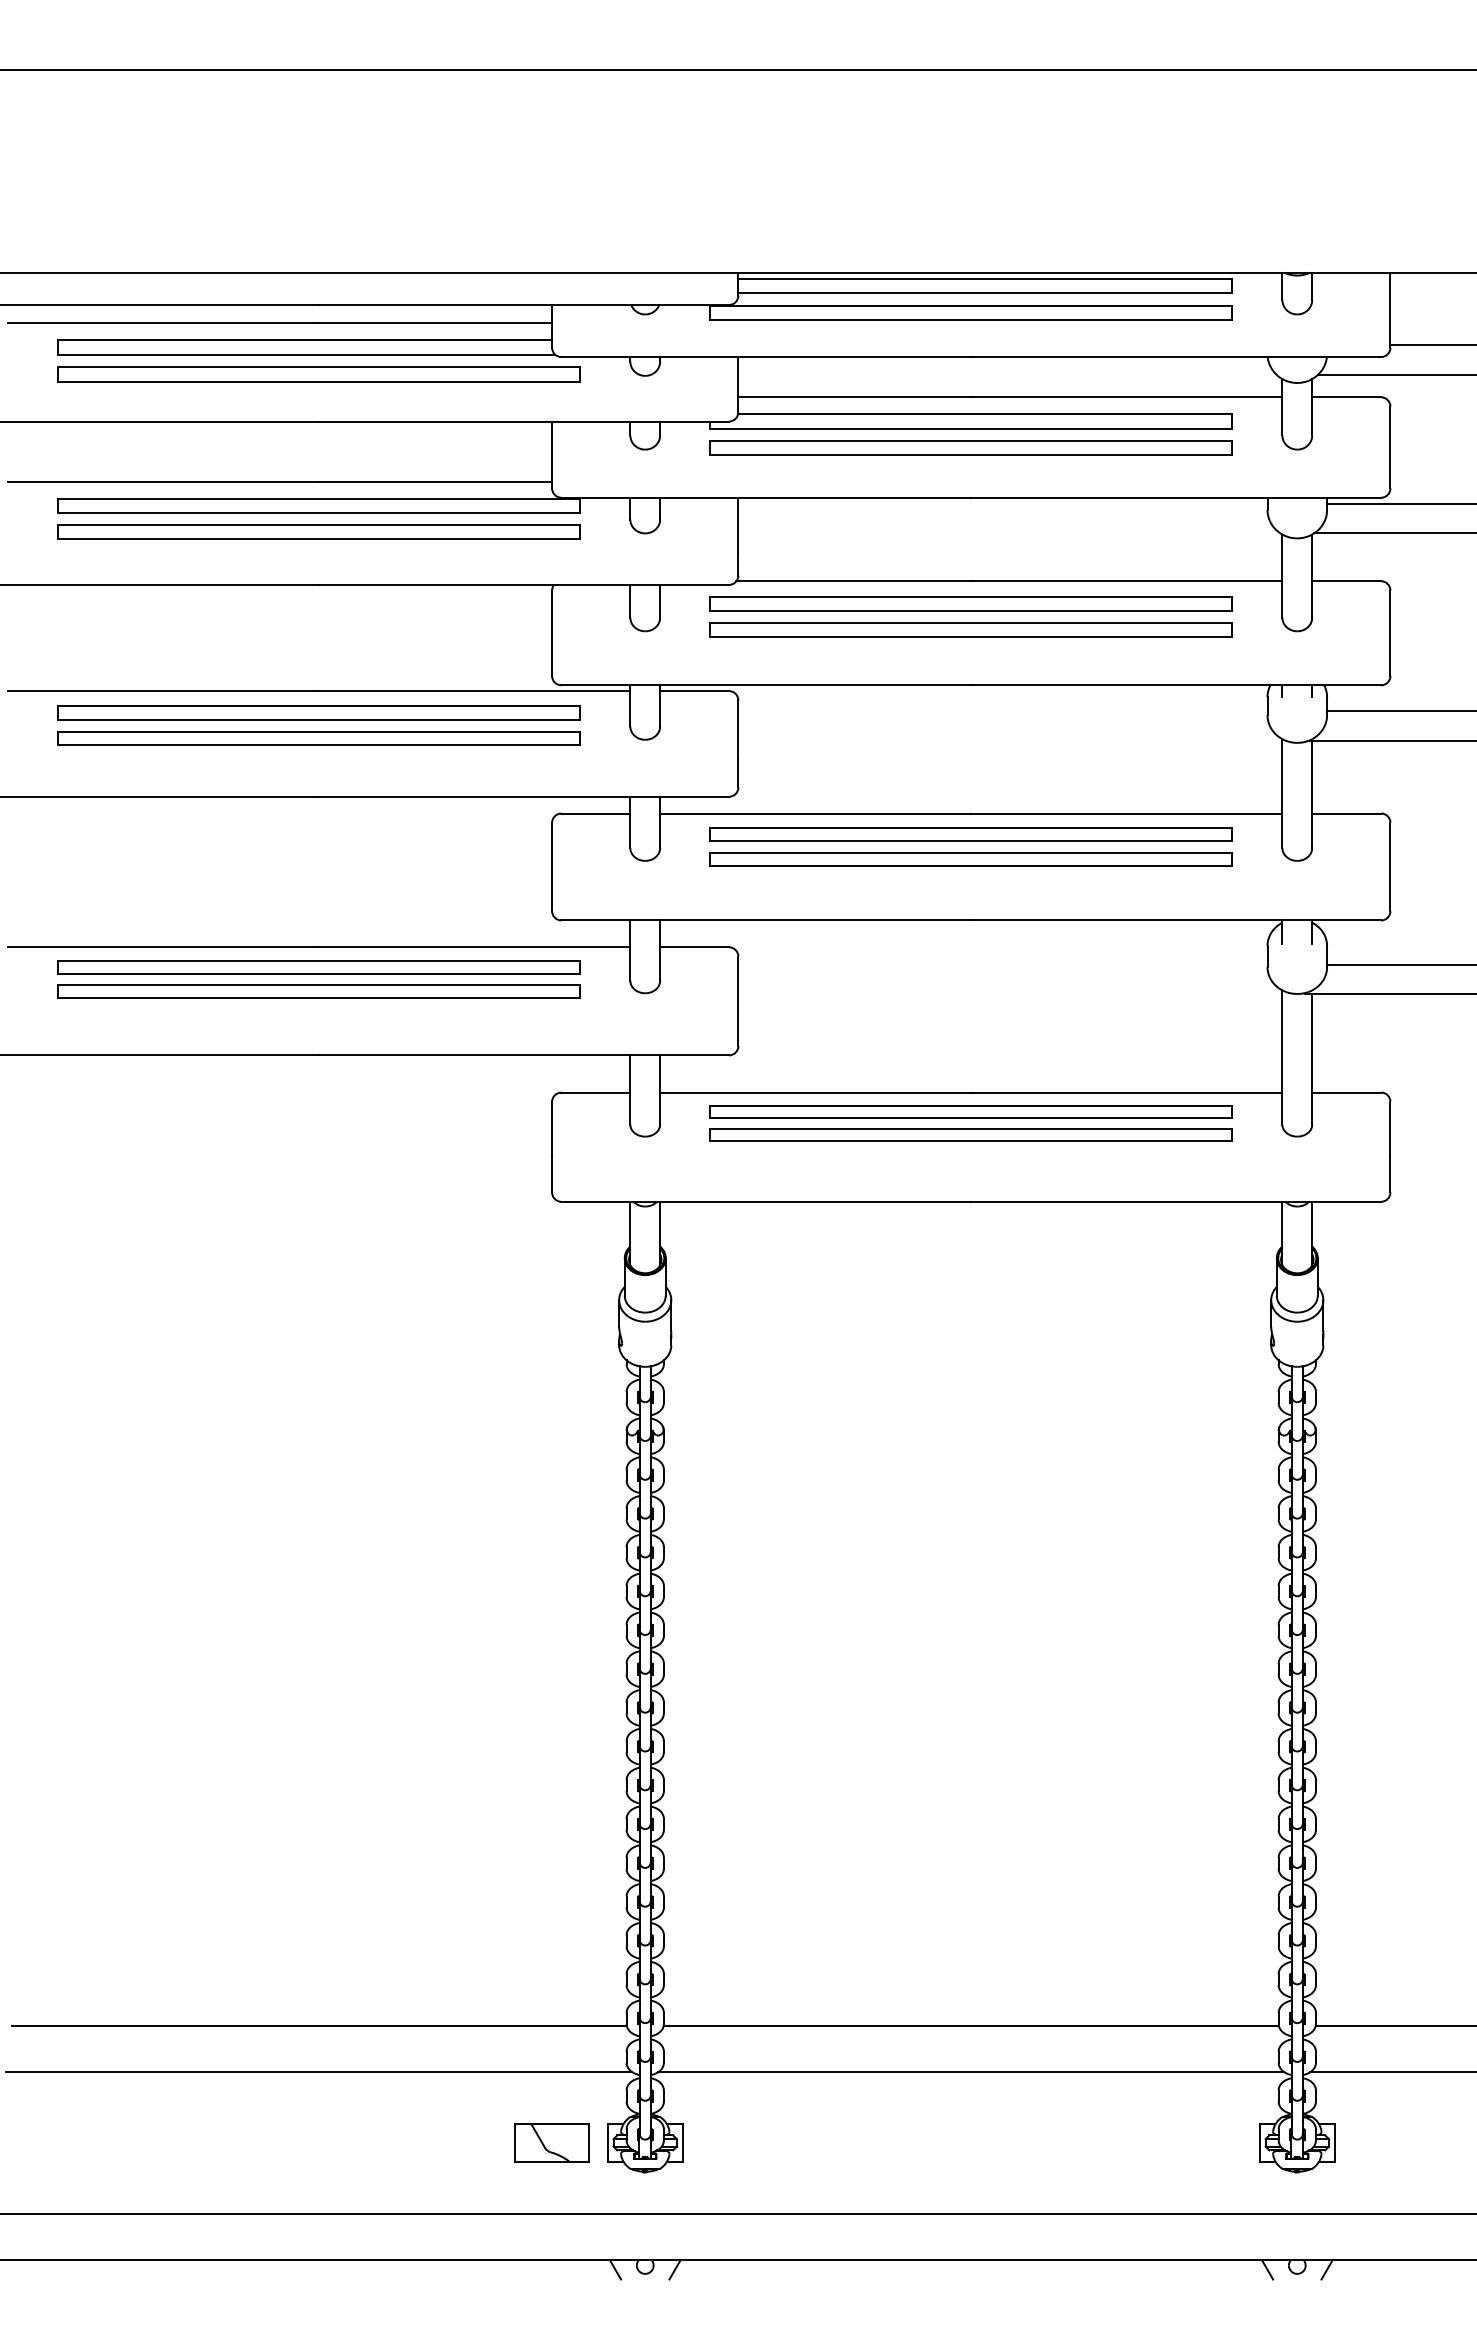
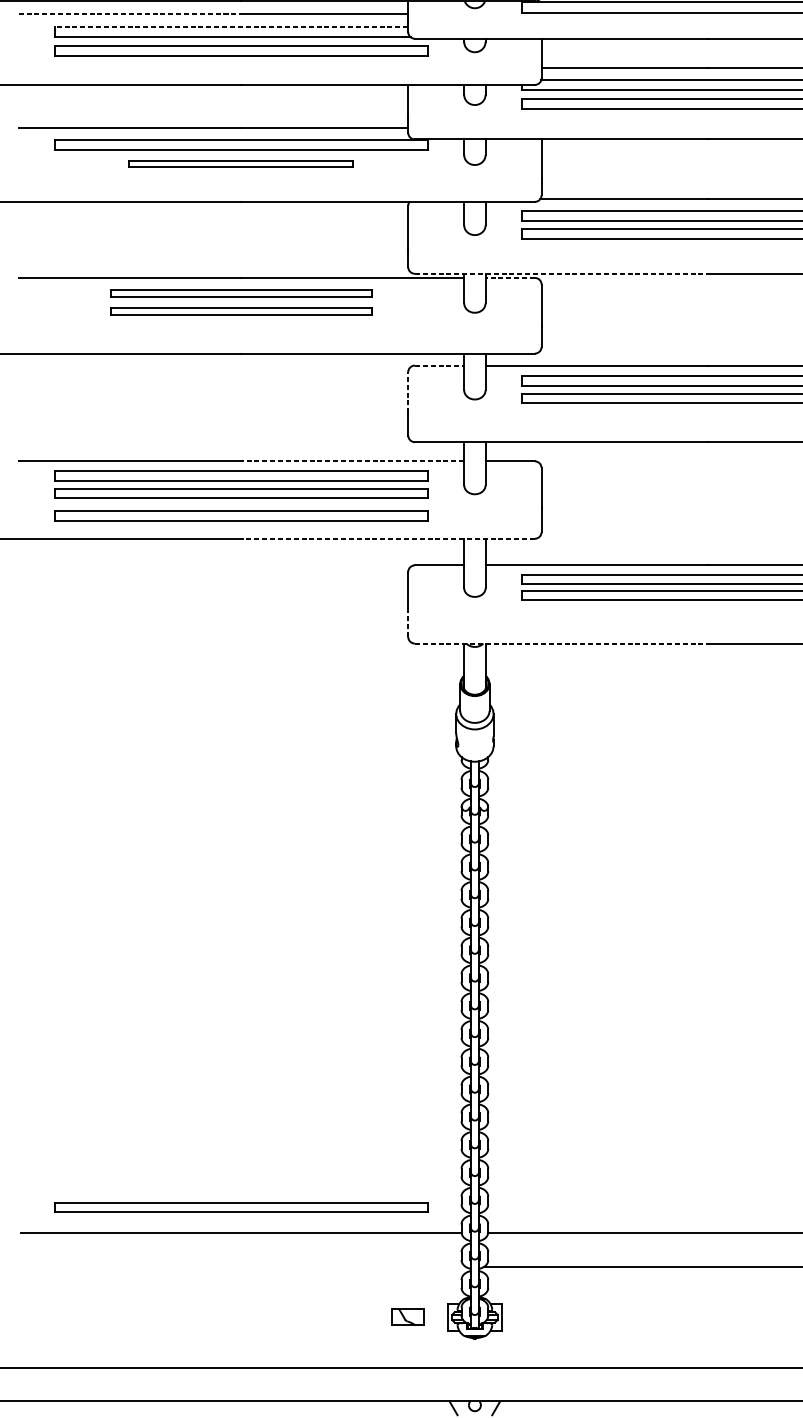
line: (163, 322) -> (129, 14), solid -> dashed
line: (305, 340) -> (231, 26), solid -> dashed
part: (318, 531) -> (240, 163), size x0.6
line: (766, 685) -> (561, 273), solid -> dashed
line: (694, 691) -> (510, 278), solid -> dashed
part: (318, 712) -> (240, 293), size x0.7
part: (318, 738) -> (240, 311), size x0.7
line: (596, 813) -> (439, 365), solid -> dashed
line: (552, 851) -> (408, 392), solid -> dashed
line: (474, 947) -> (352, 461), solid -> dashed
part: (318, 1023) -> (240, 515), added
line: (524, 1055) -> (388, 538), solid -> dashed
line: (552, 1173) -> (408, 623), solid -> dashed
line: (766, 1201) -> (561, 643), solid -> dashed
part: (318, 1989) -> (240, 1207), added
line: (319, 2072) -> (241, 1267), removed
part: (551, 2142) -> (407, 1317), size x0.6

